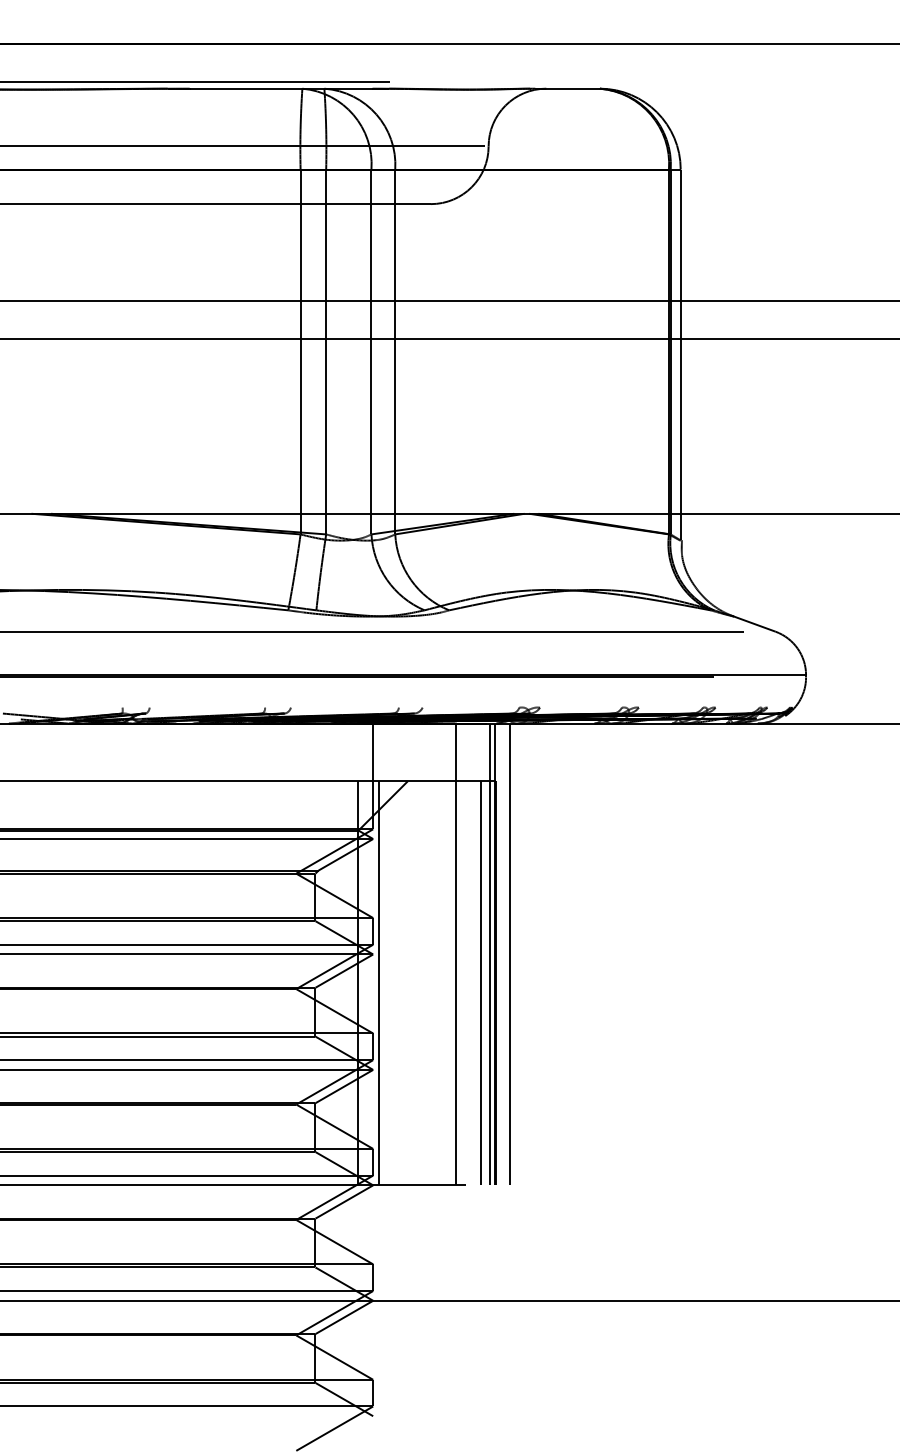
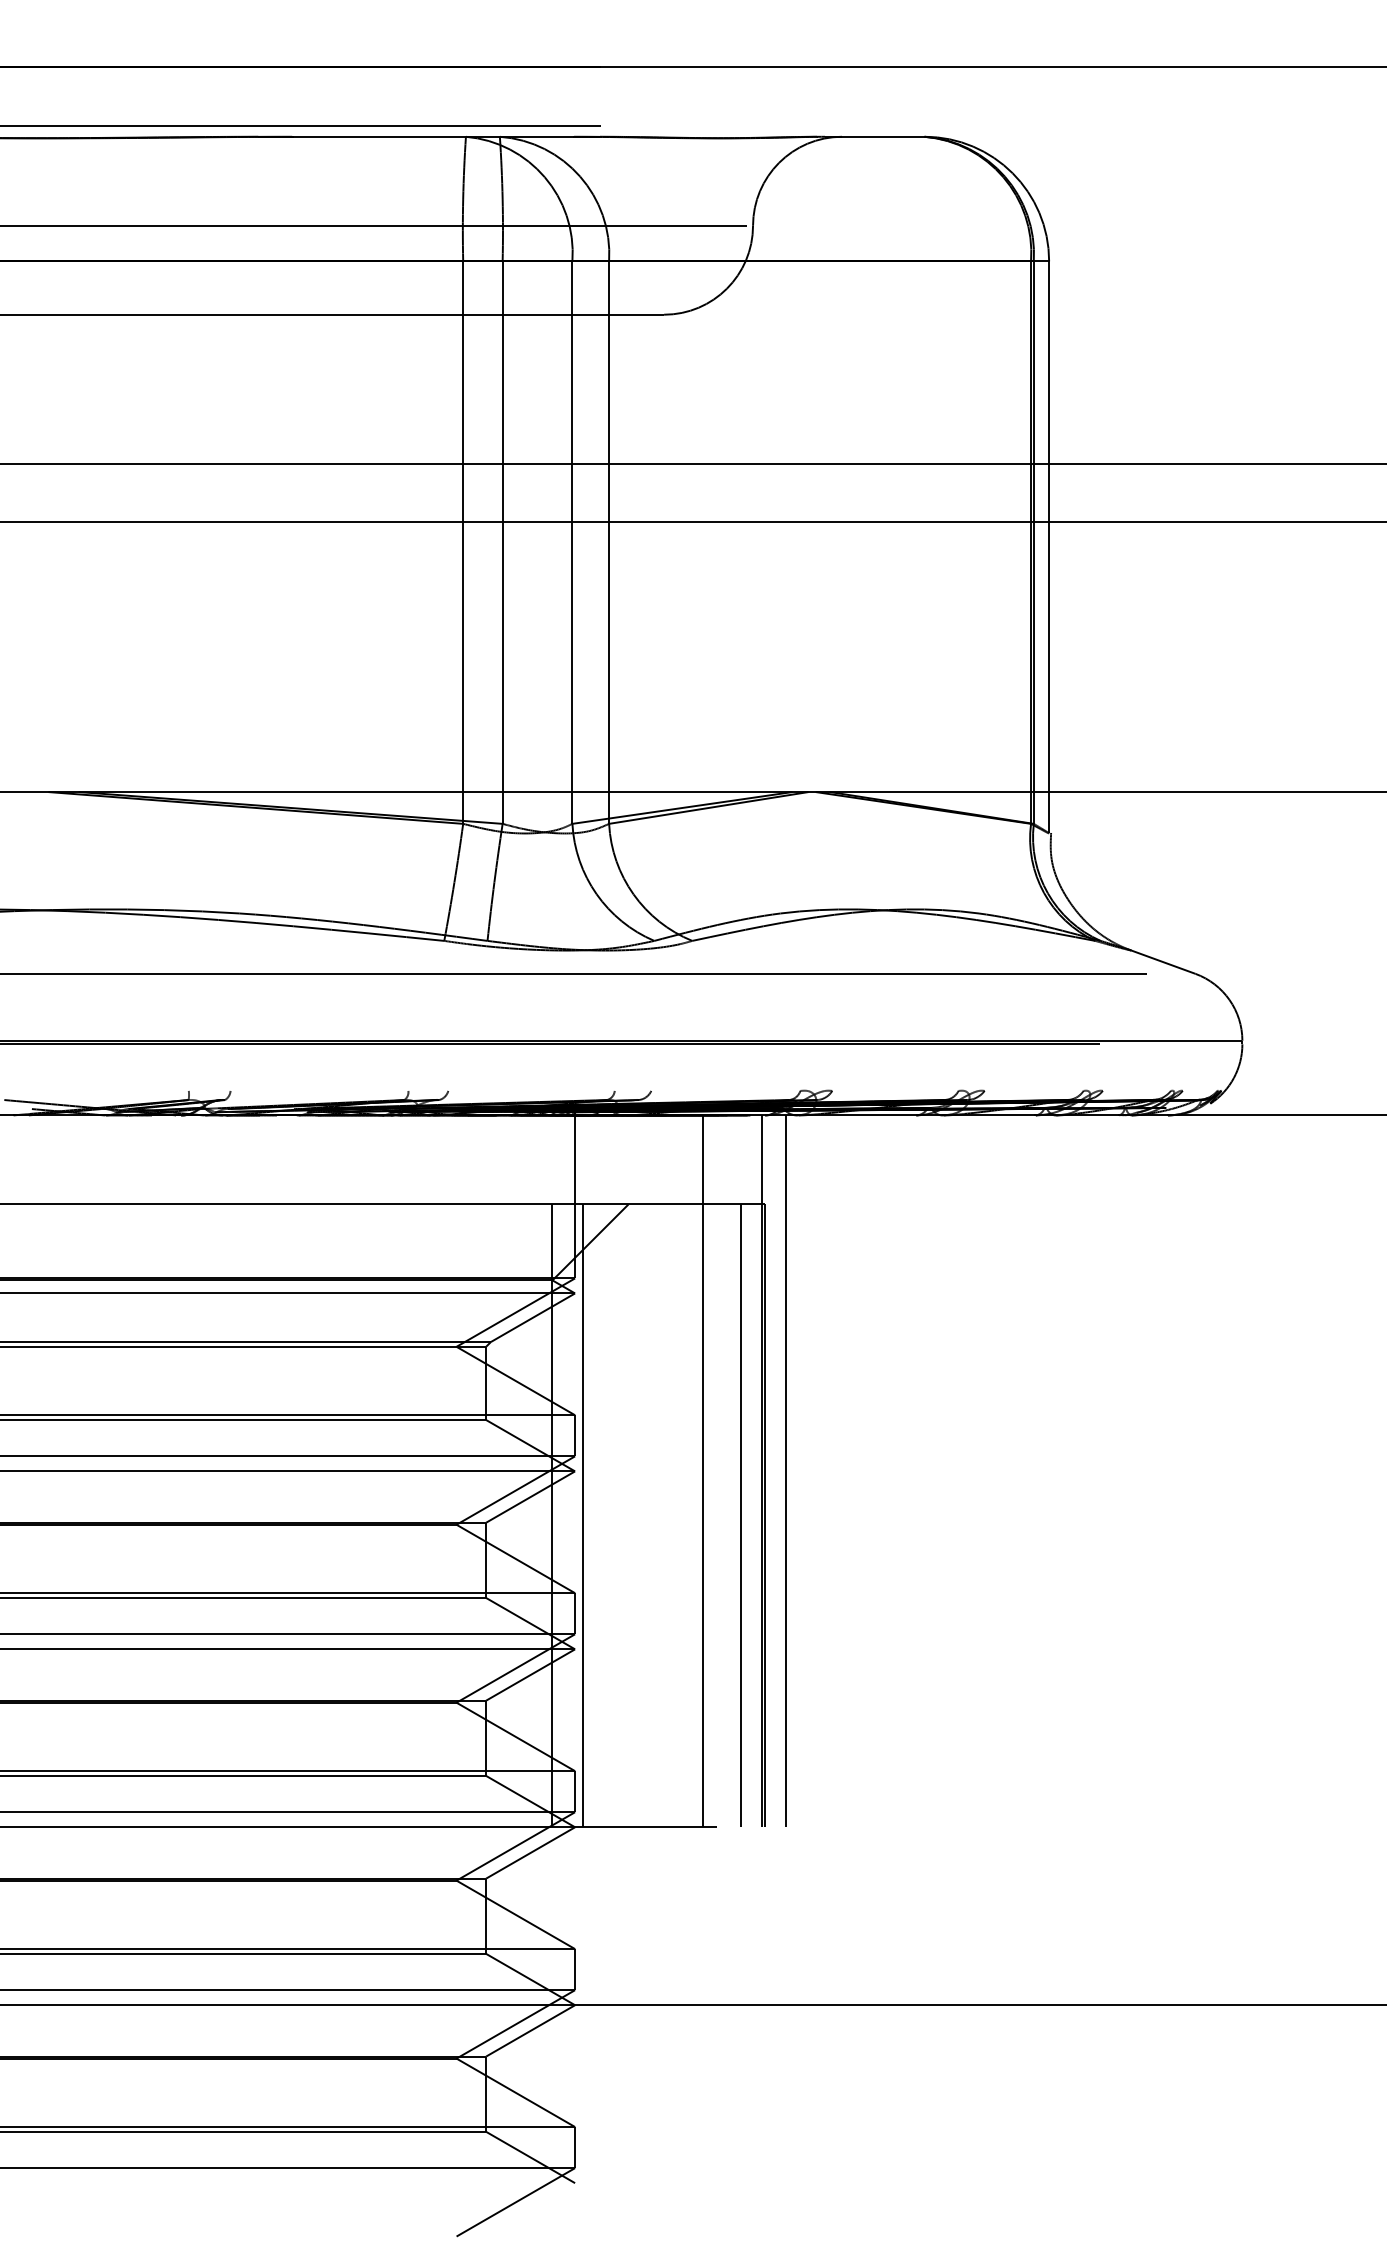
line: (489, 954) -> (754, 1471), removed

